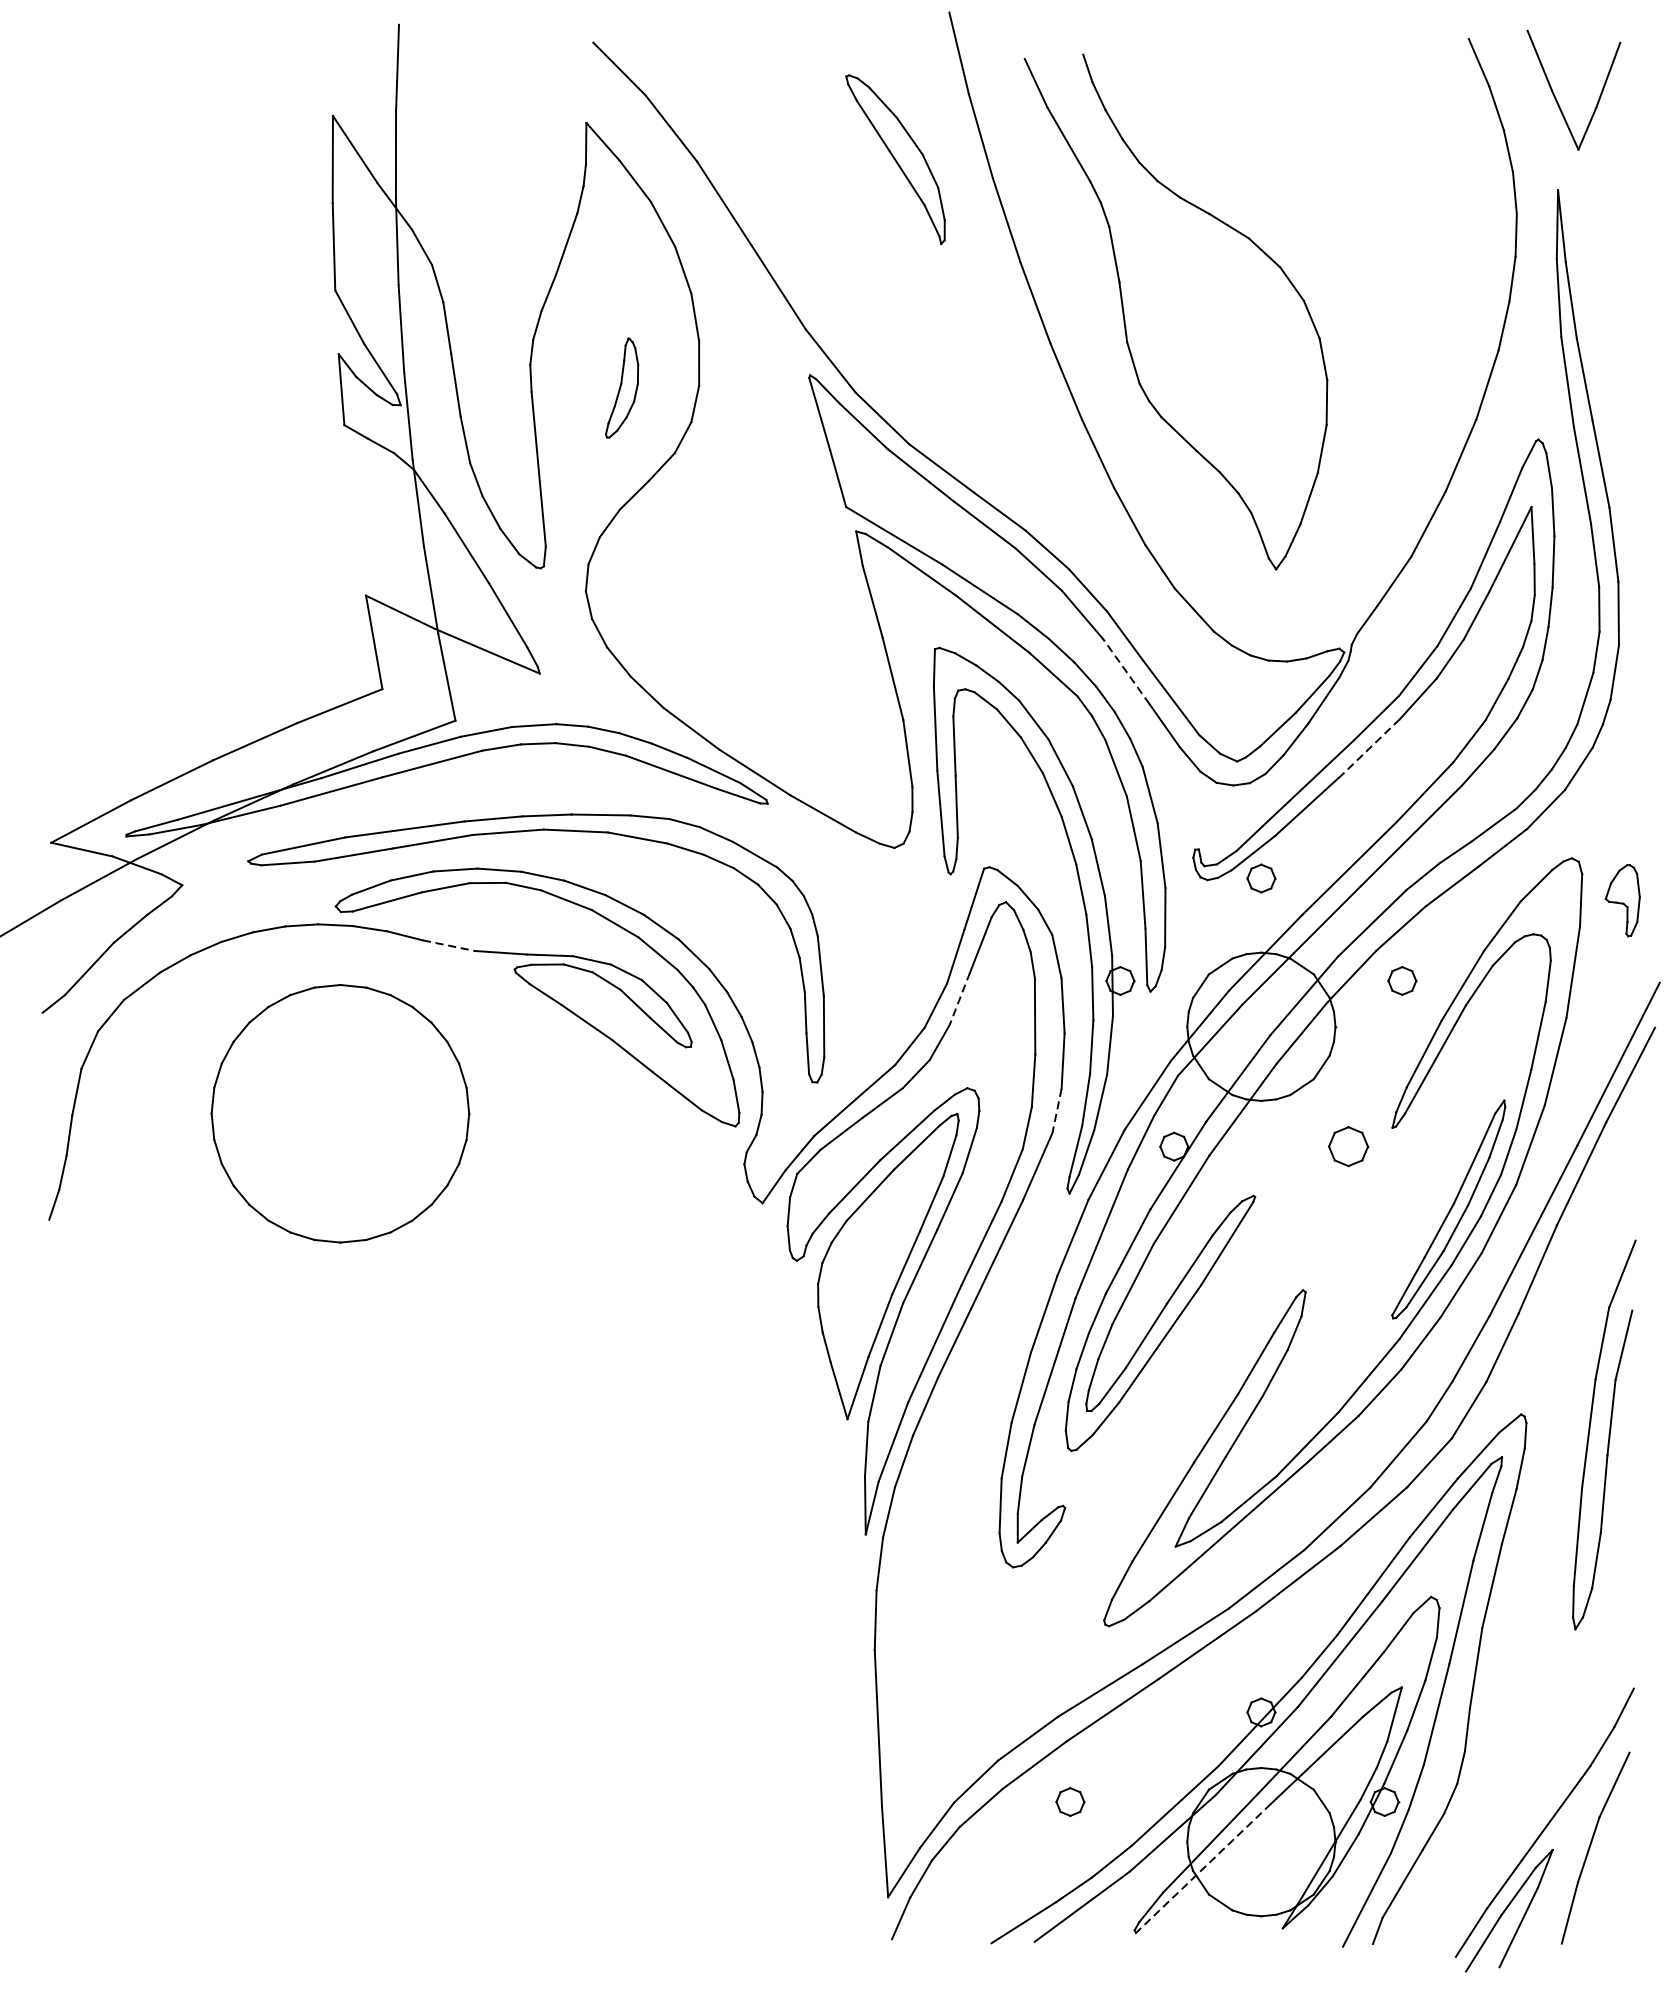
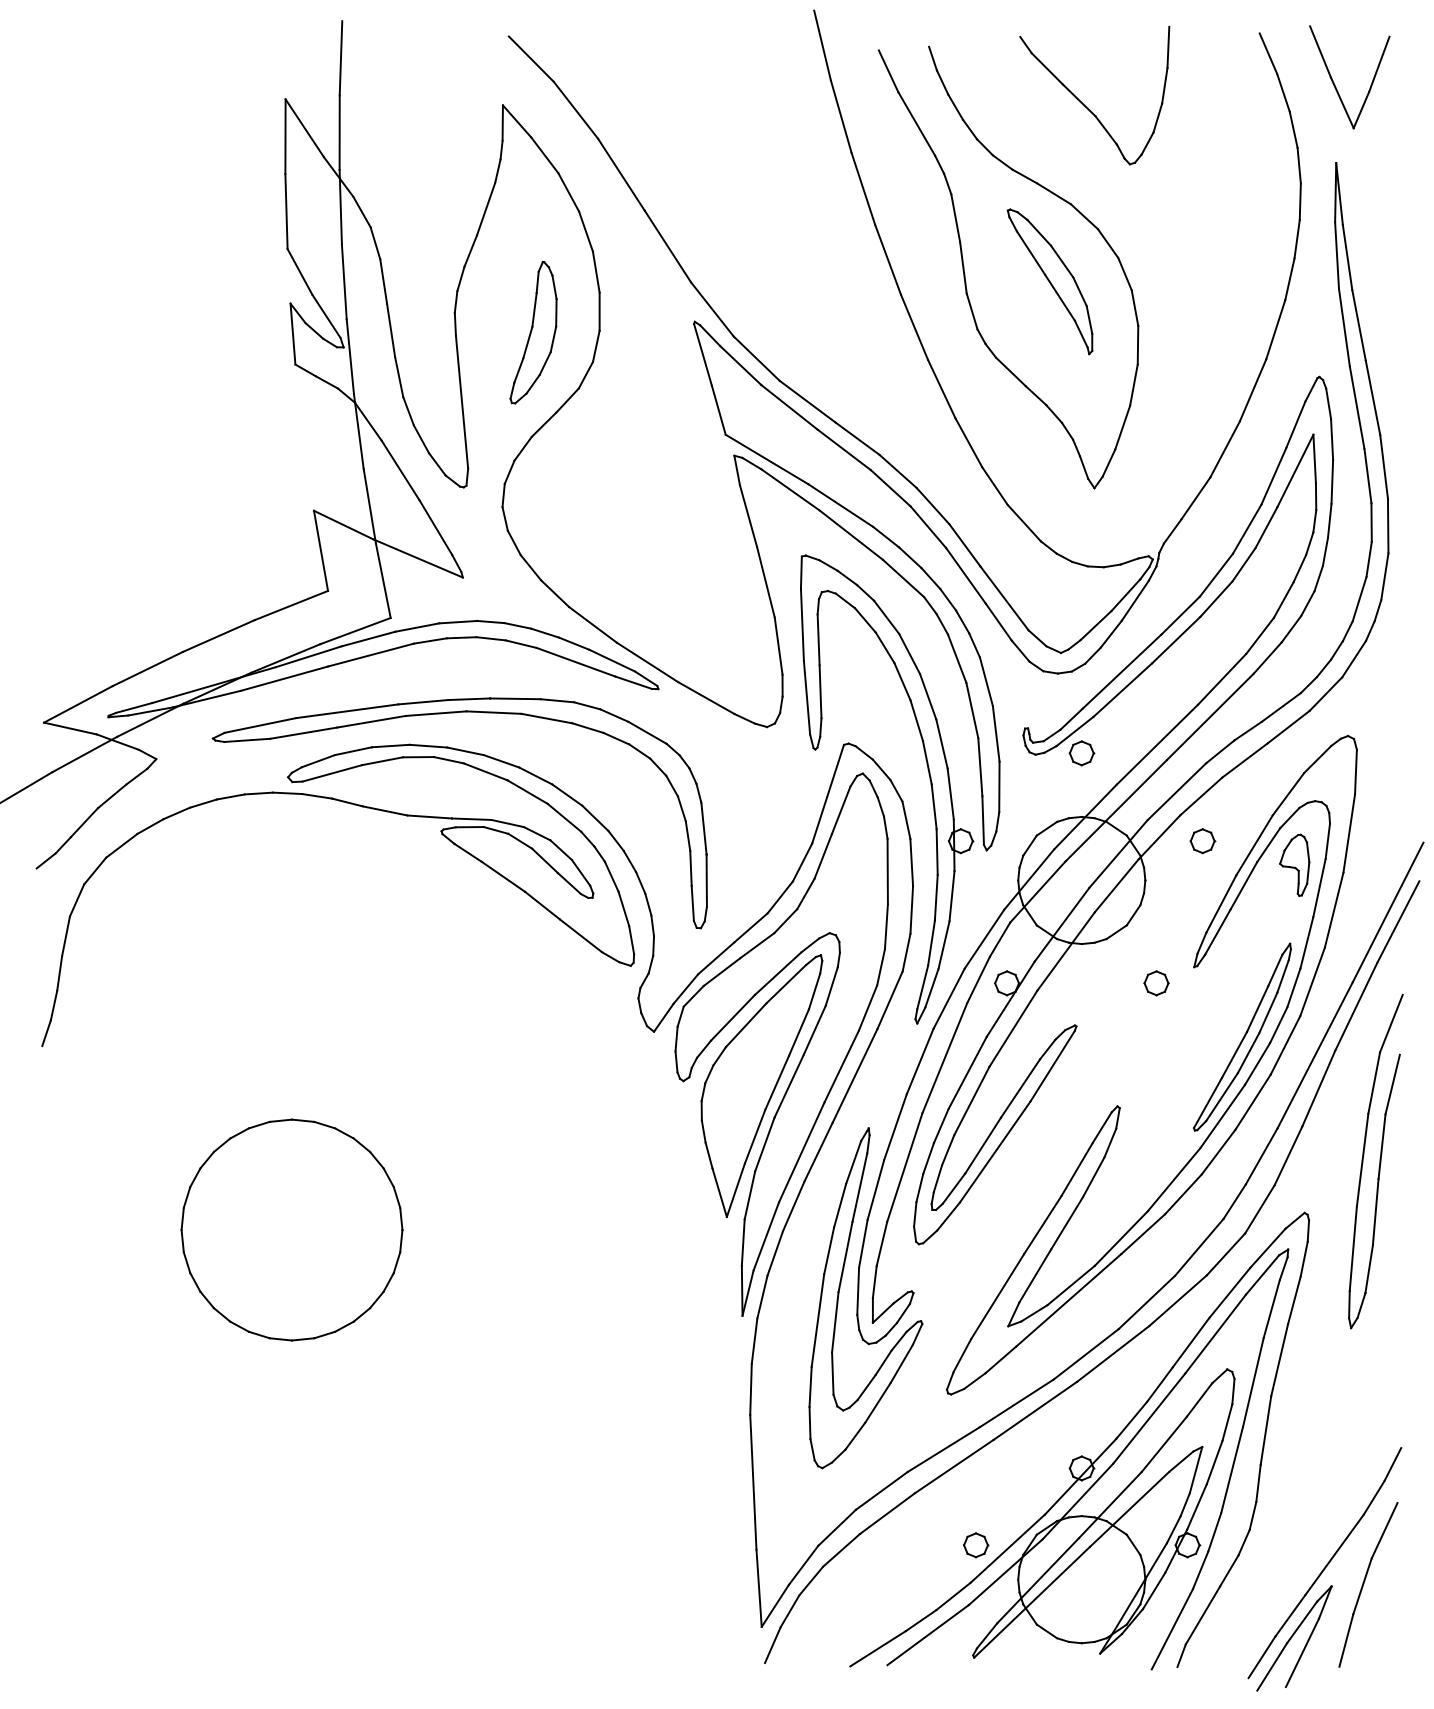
part: (1264, 121) -> (1084, 104), added
part: (894, 159) -> (1049, 281), moved
part: (622, 387) -> (533, 332), size x1.67
line: (1125, 671) -> (965, 575), dashed -> solid
line: (1371, 746) -> (1176, 640), dashed -> solid
part: (1622, 899) -> (1294, 864), moved
line: (449, 945) -> (385, 810), dashed -> solid
line: (960, 998) -> (823, 856), dashed -> solid
line: (1056, 1111) -> (906, 953), dashed -> solid
part: (339, 1113) -> (291, 1229), moved
part: (1348, 1146) -> (1156, 983), size x0.71
part: (1603, 1434) -> (1375, 1161), moved
part: (978, 1510) -> (839, 1295), added
part: (1070, 1802) -> (976, 1545), moved
line: (1202, 1868) -> (1031, 1602), dashed -> solid

